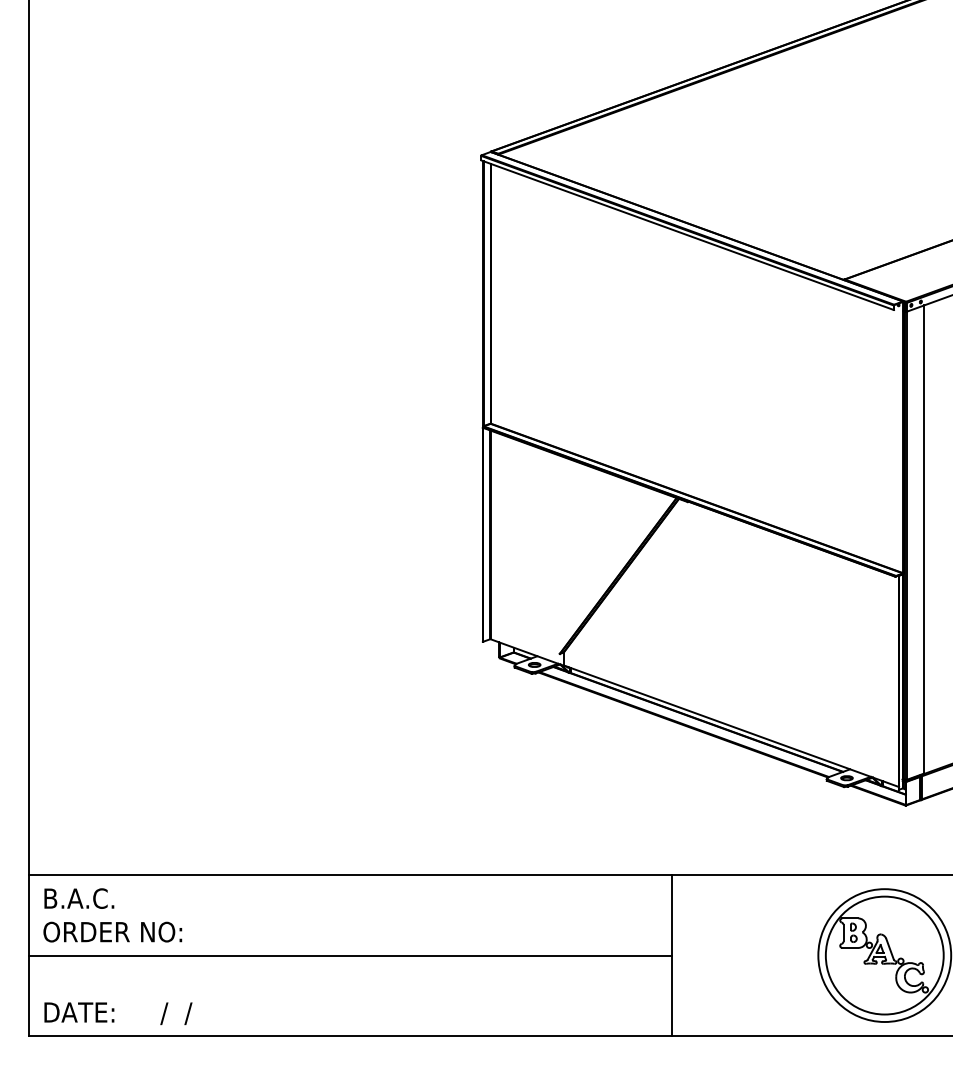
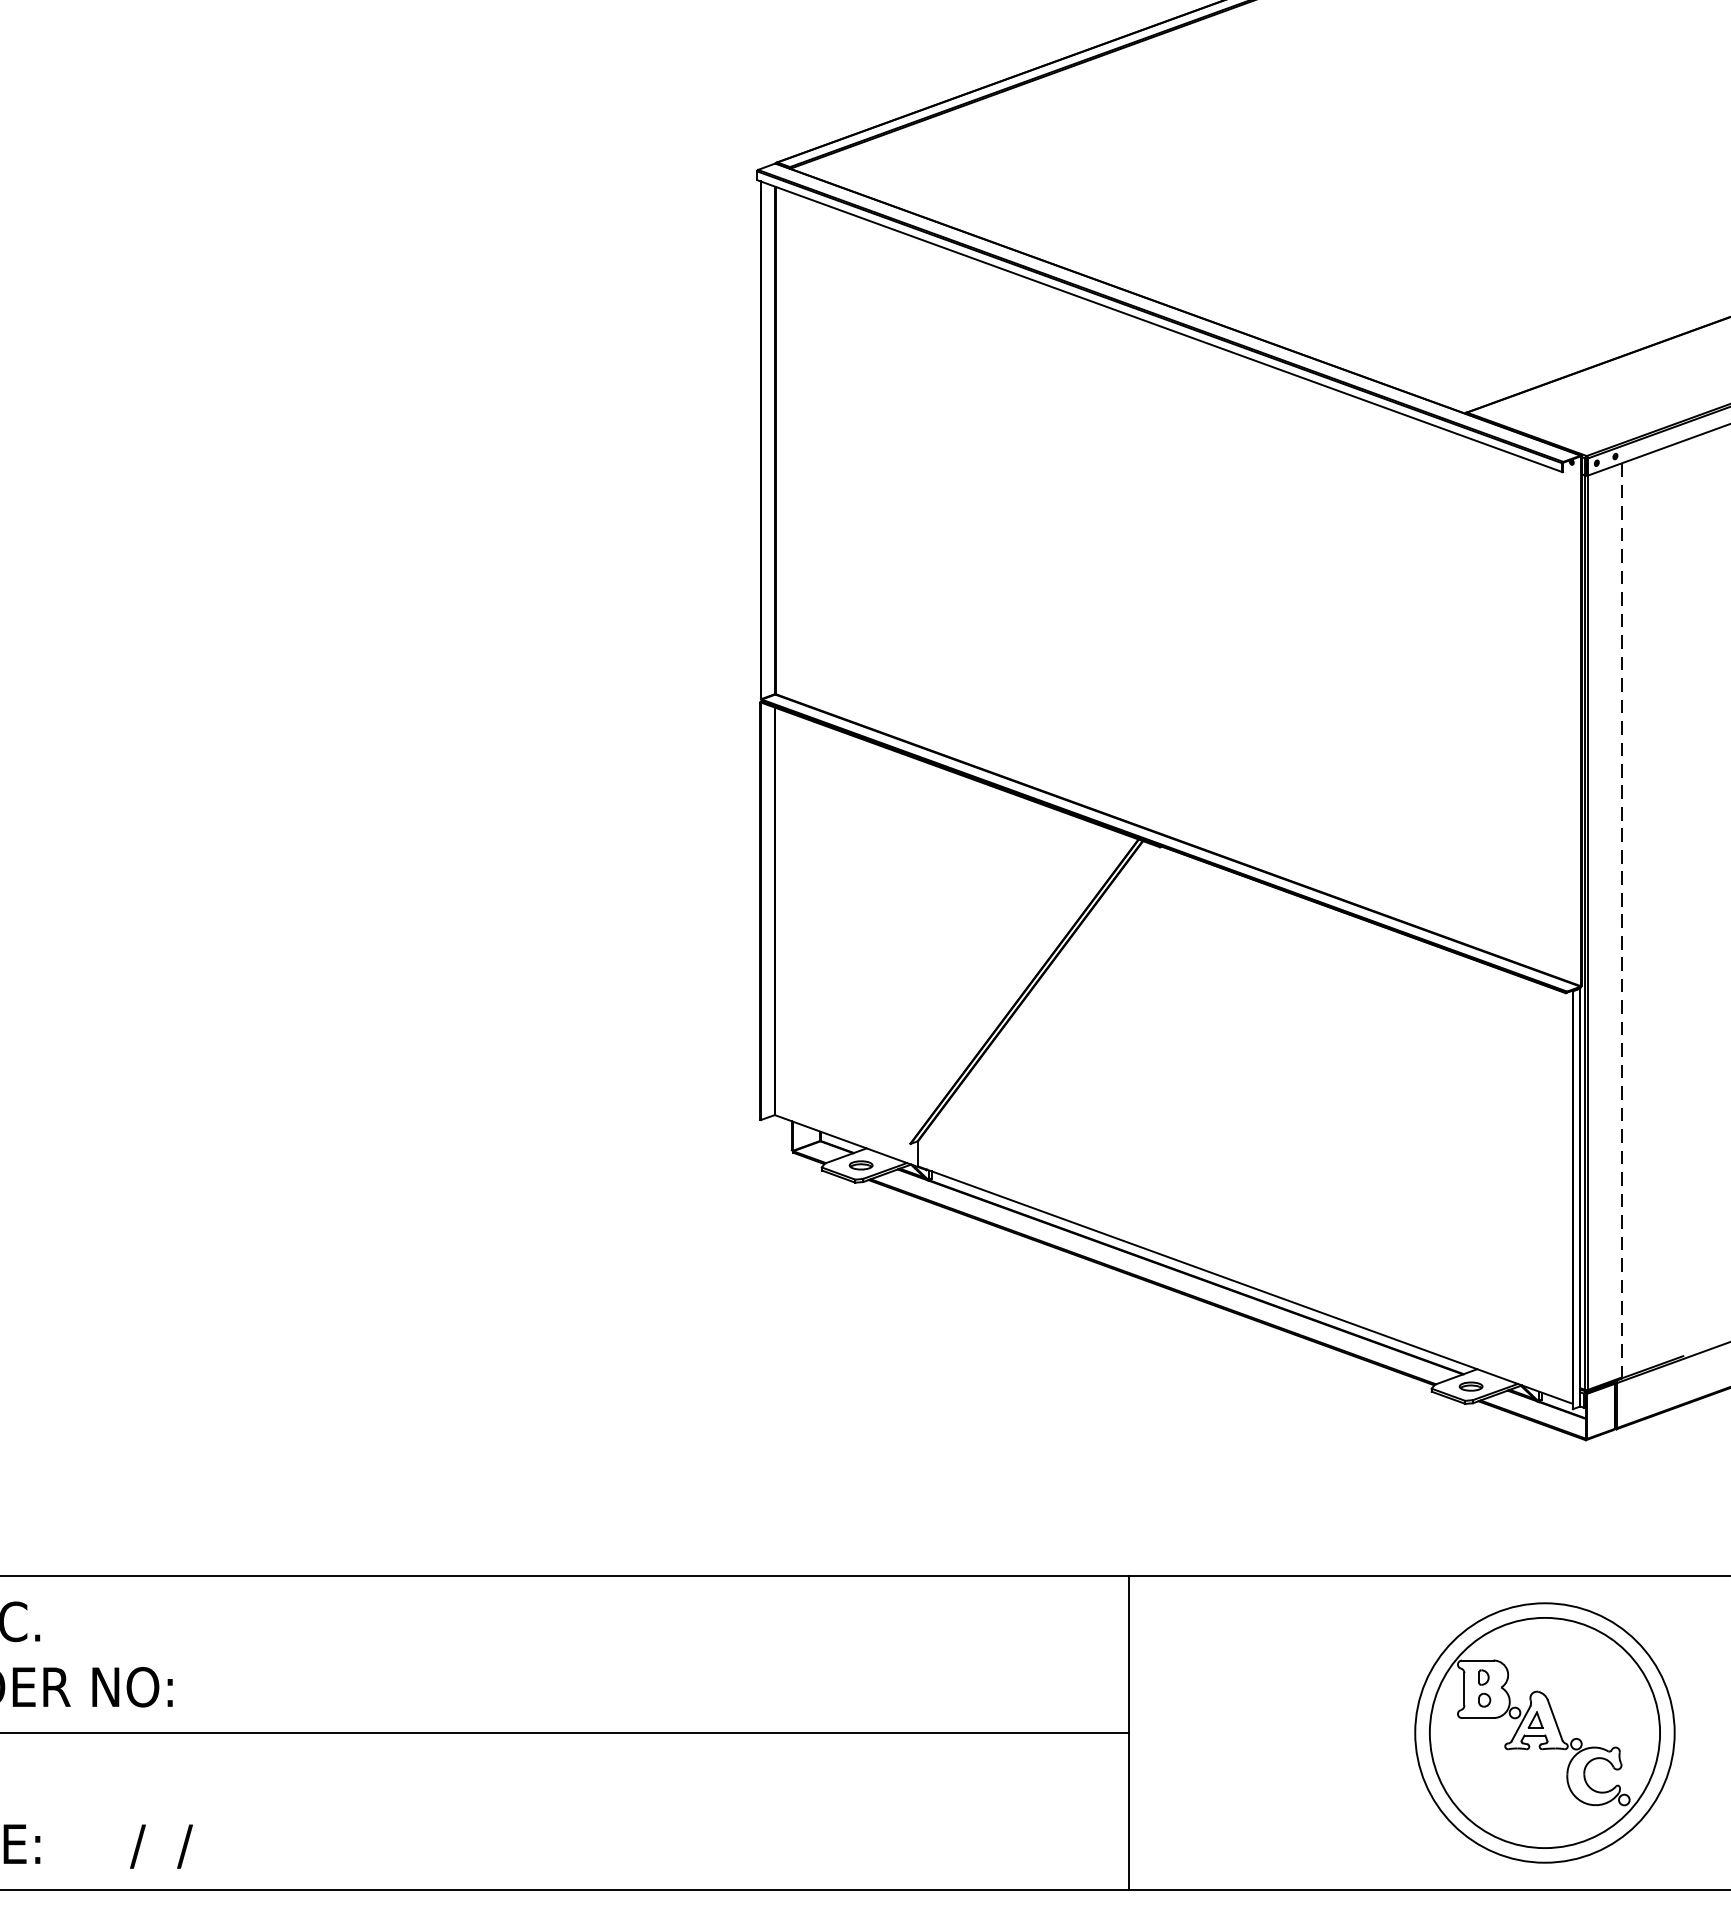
line: (924, 539) -> (1622, 920), solid -> dashed

